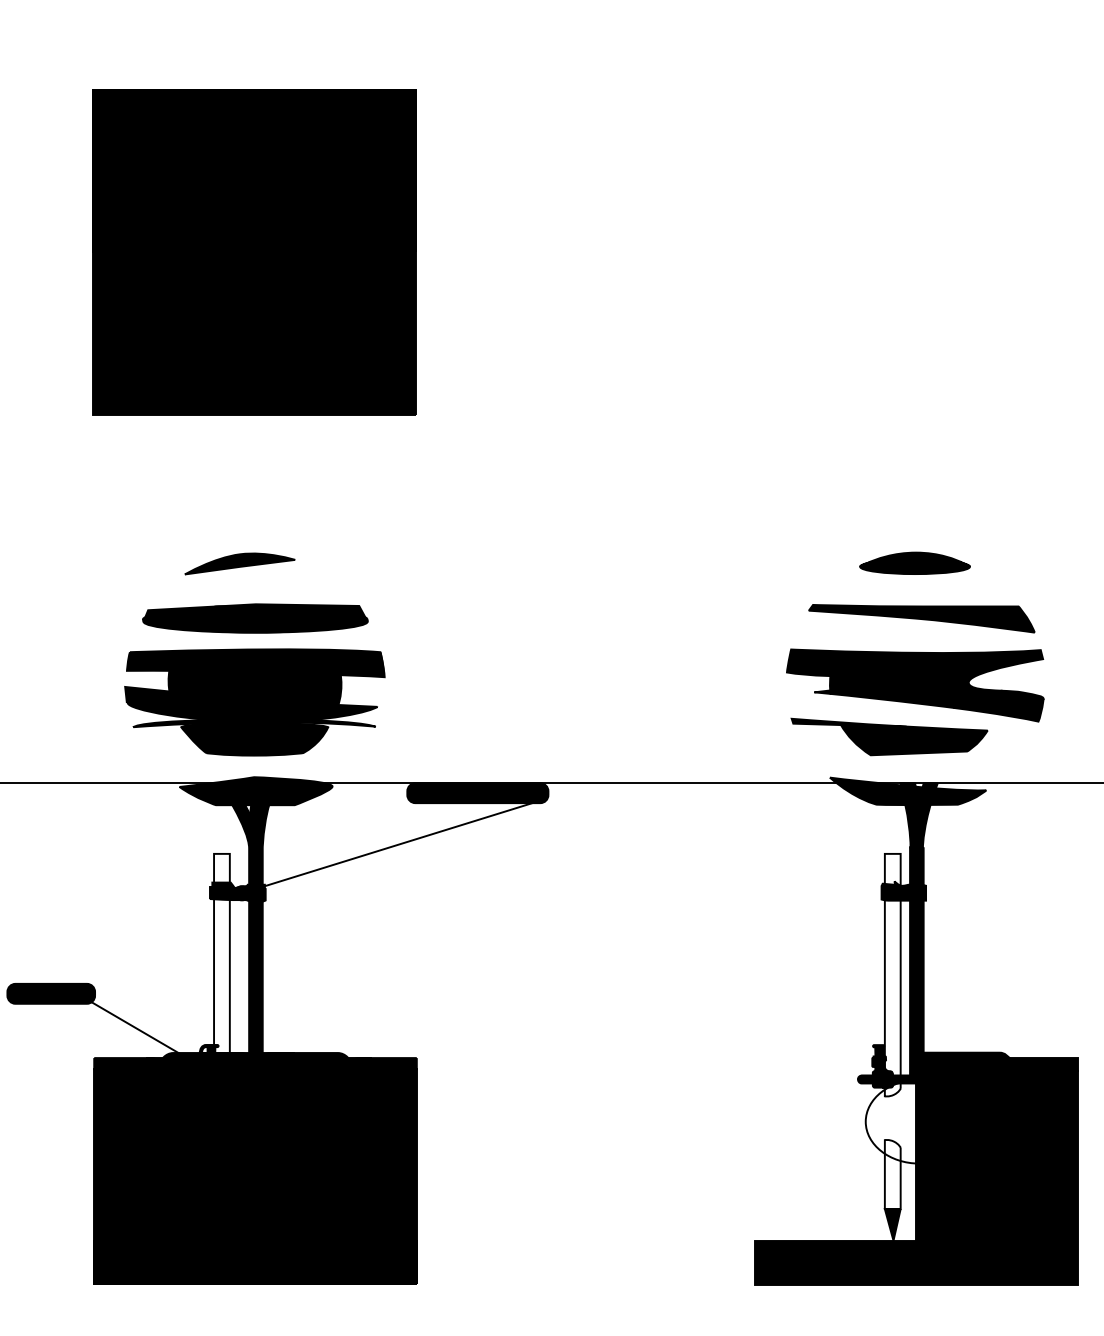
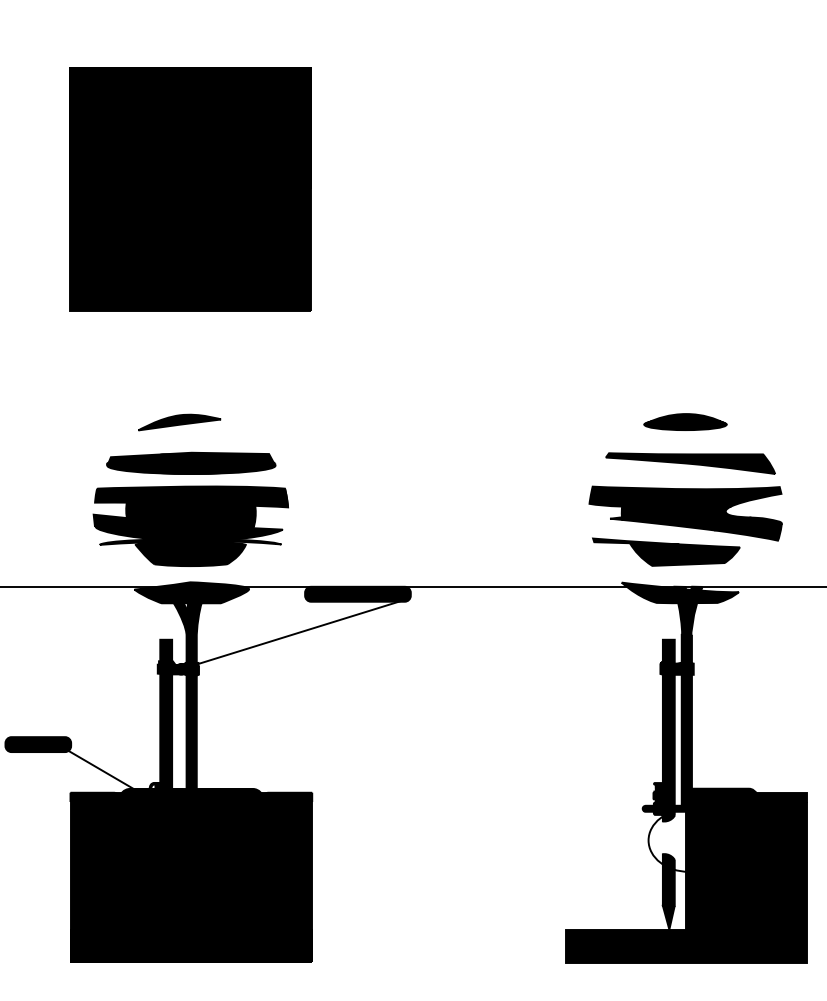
fill: (222, 974) -> (166, 730), added
fill: (892, 974) -> (668, 730), added
fill: (892, 1173) -> (668, 879), added

